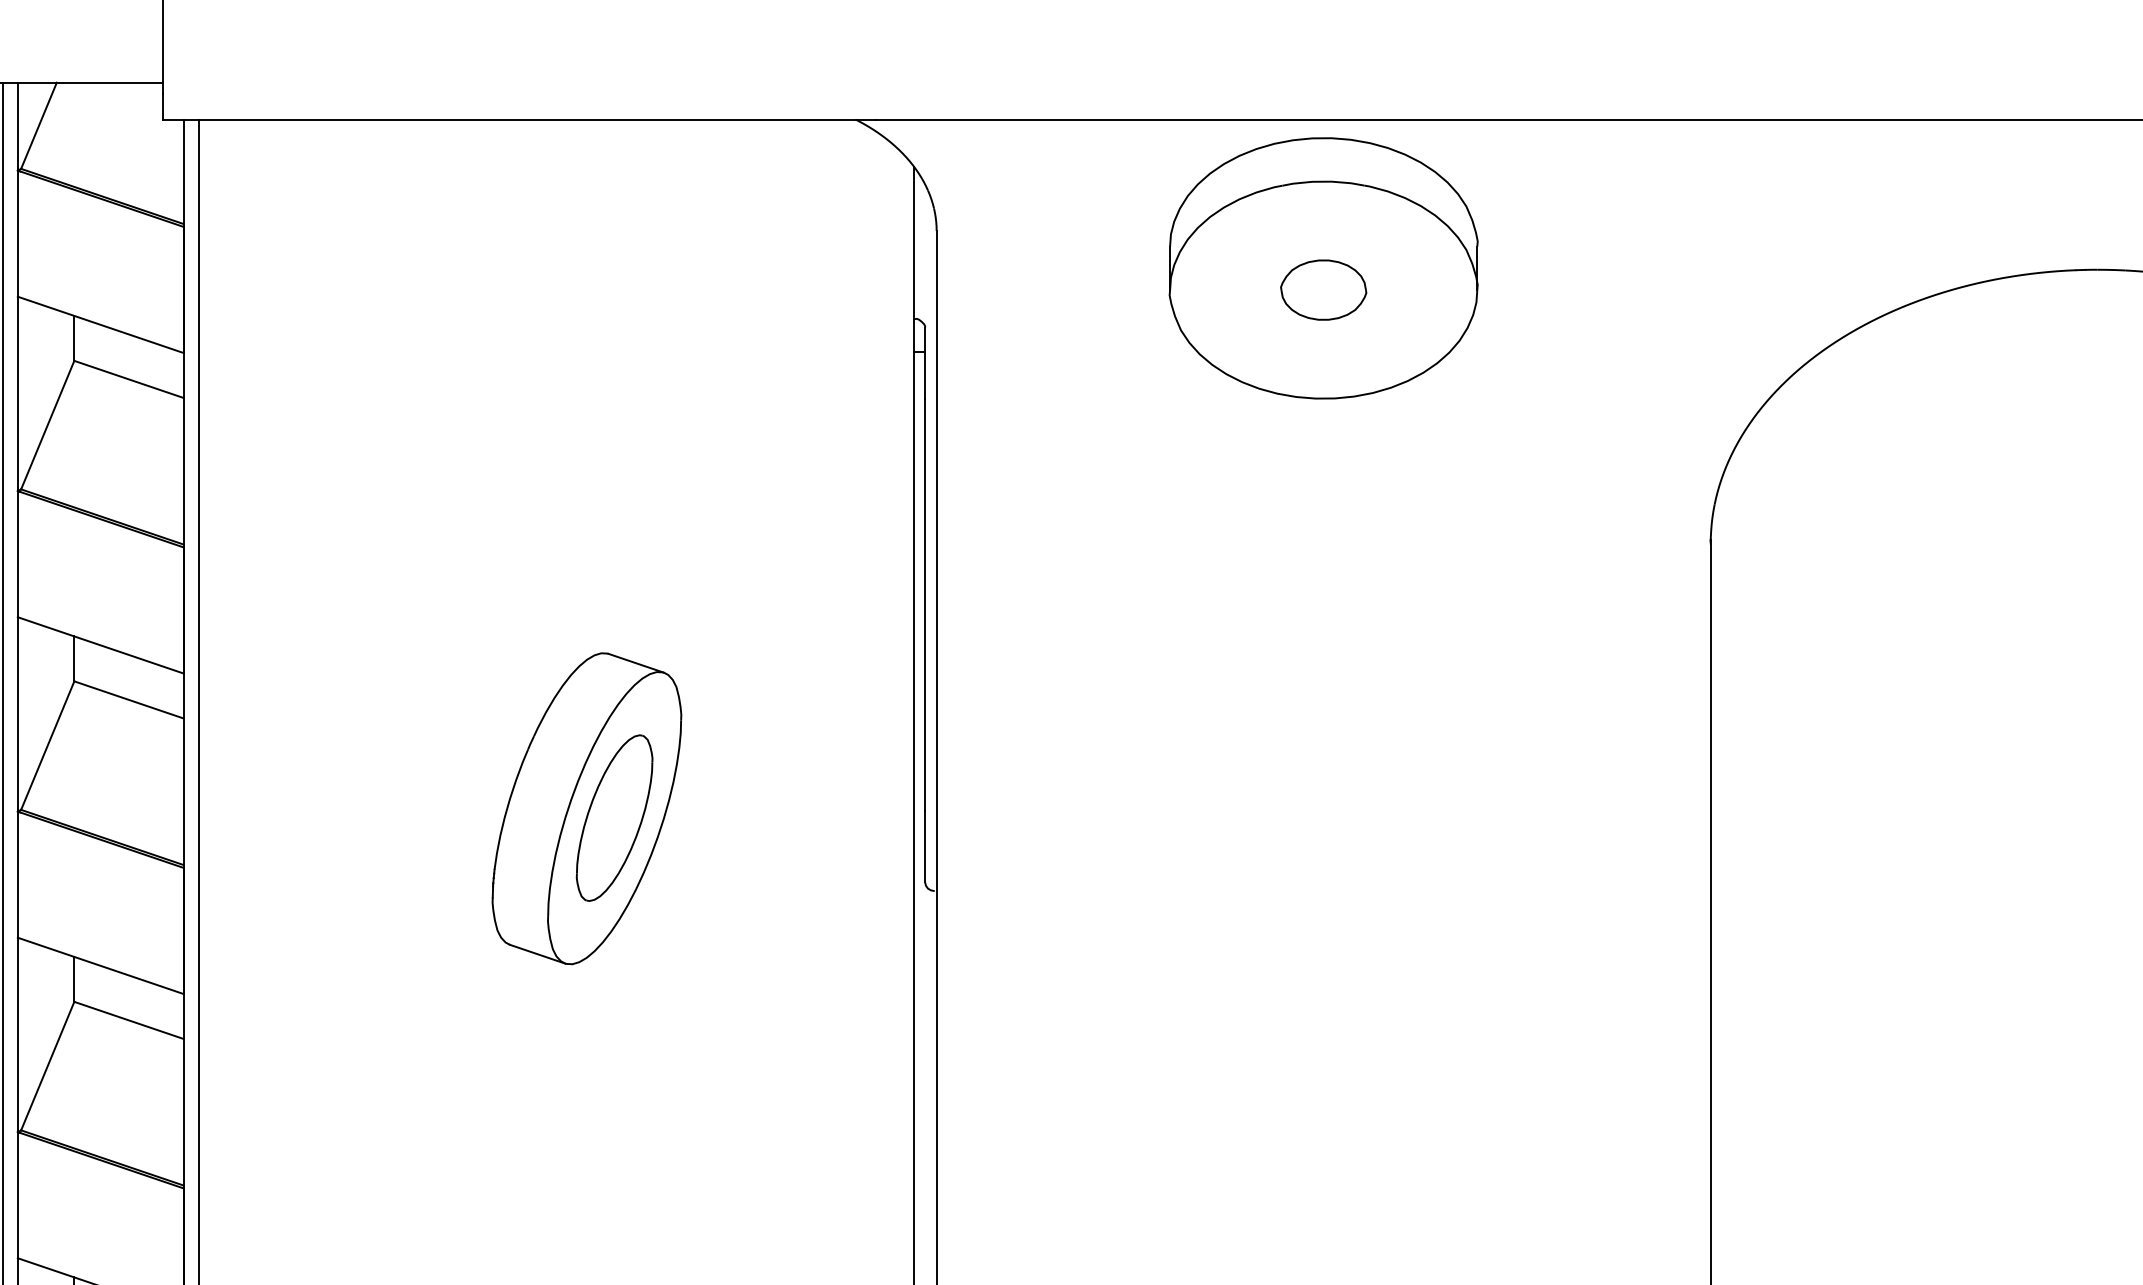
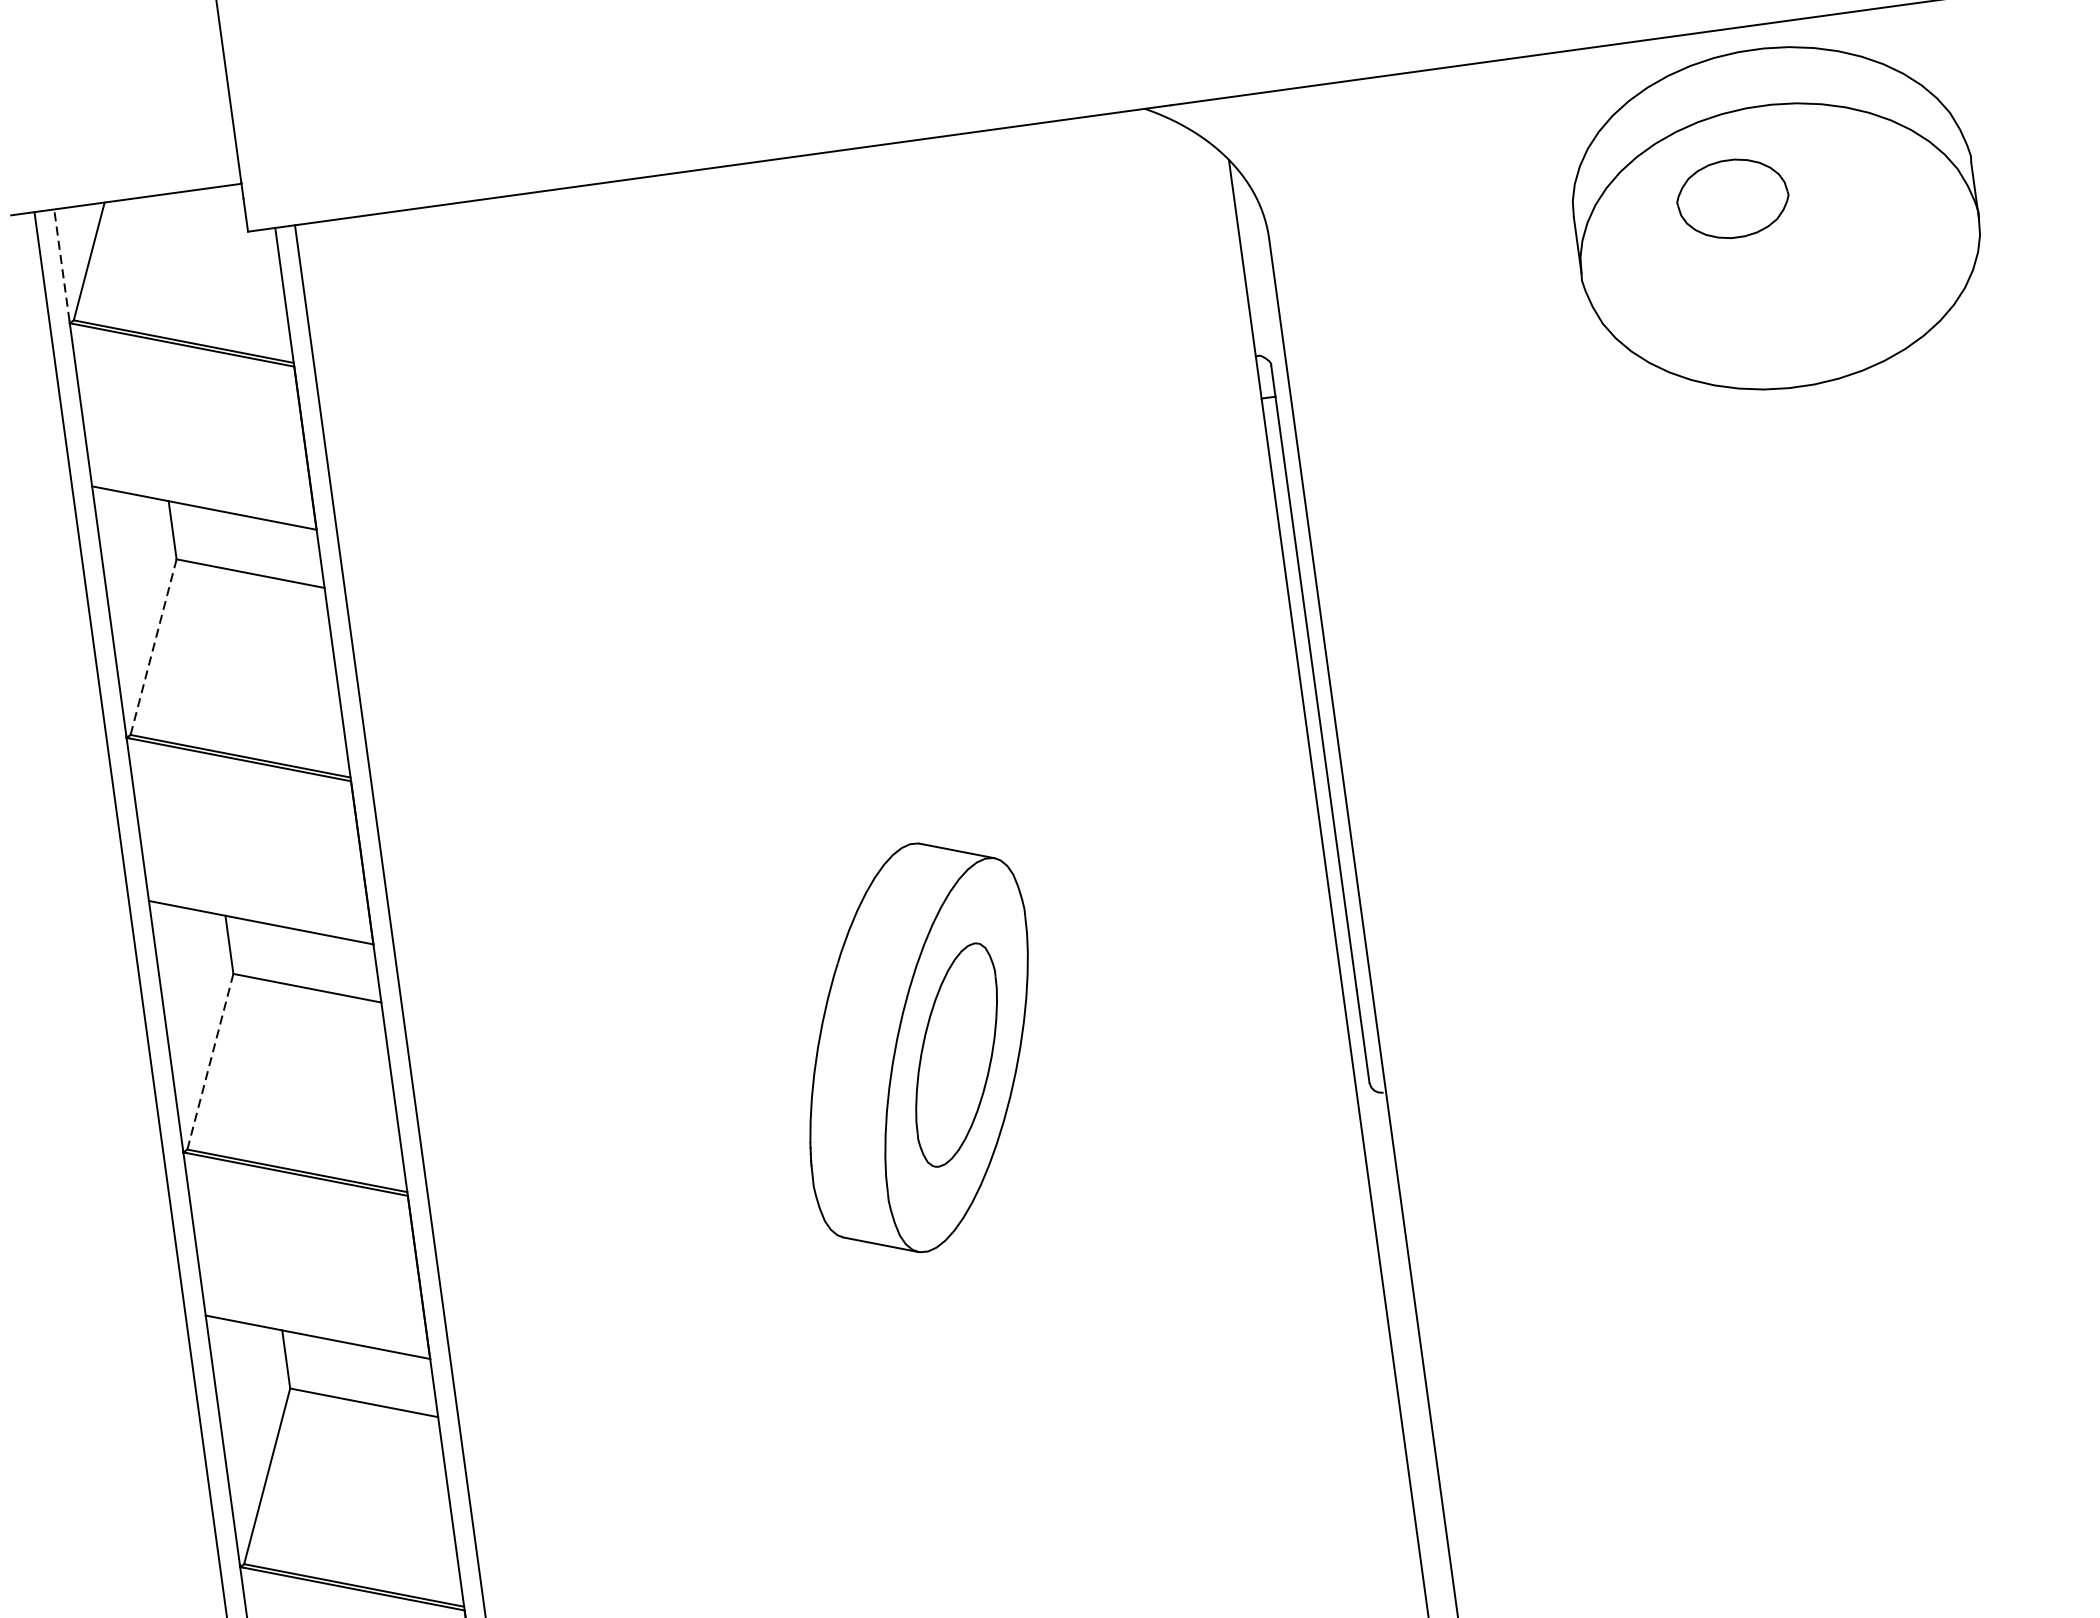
line: (17, 125) -> (61, 264), solid -> dashed
part: (1323, 289) -> (1732, 198), moved
line: (47, 425) -> (153, 647), solid -> dashed
line: (47, 745) -> (210, 1061), solid -> dashed

